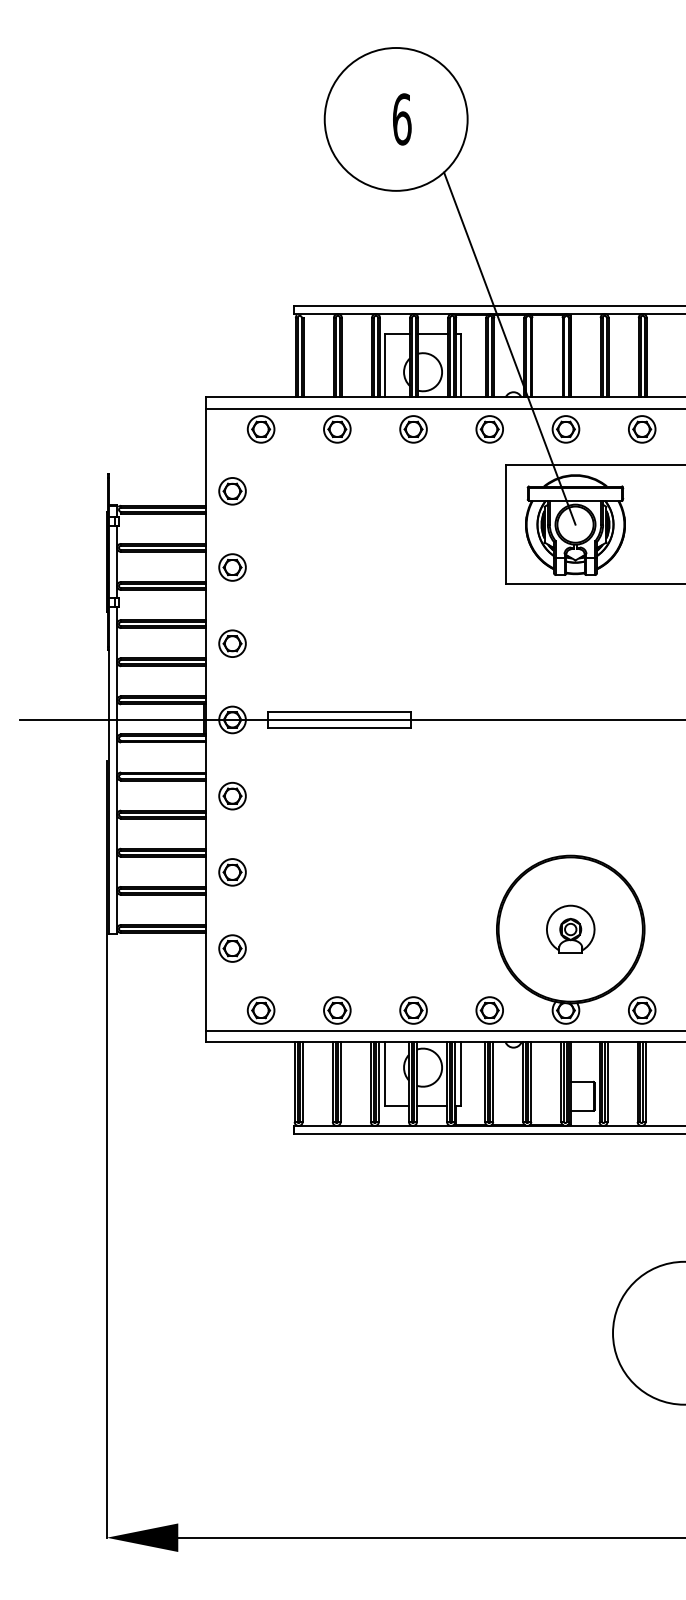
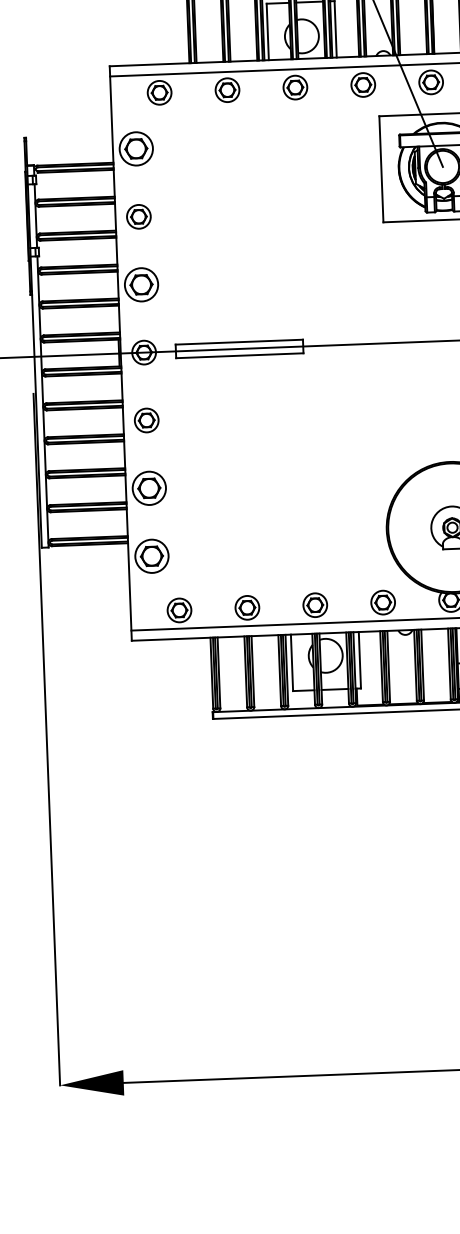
part: (232, 491) -> (136, 149), size x1.4
part: (232, 643) -> (141, 284), size x1.4
part: (232, 872) -> (149, 488), size x1.4
part: (232, 948) -> (151, 556), size x1.4

